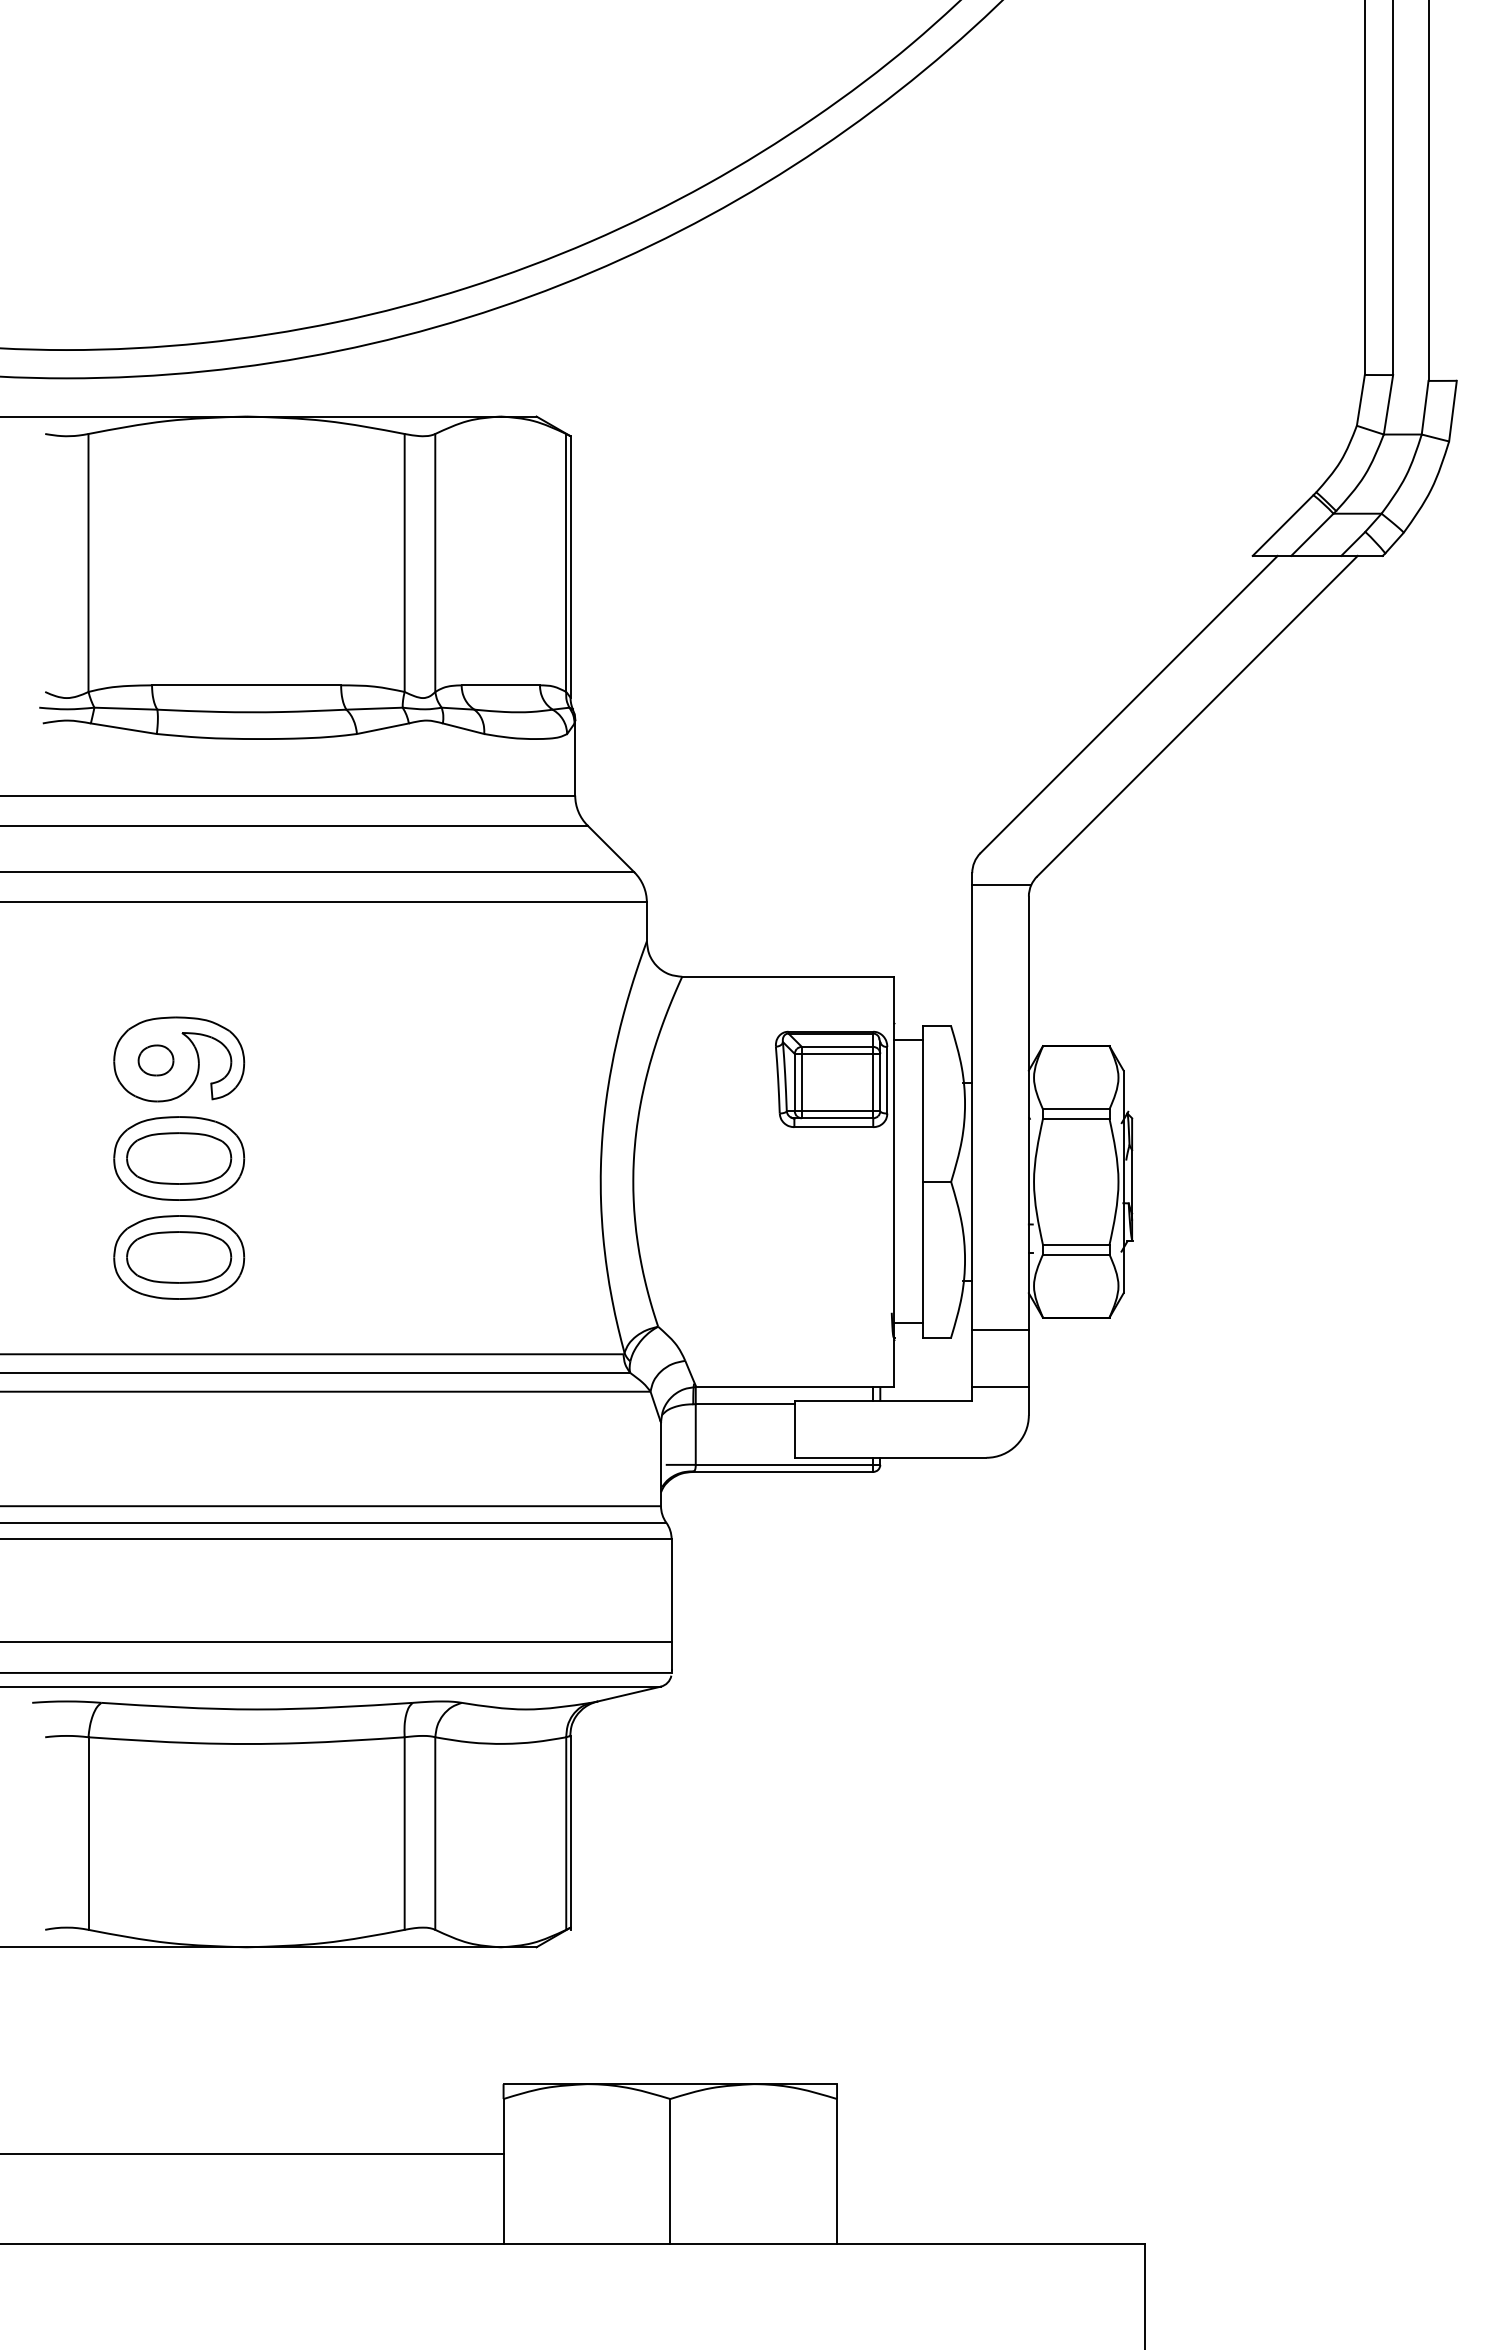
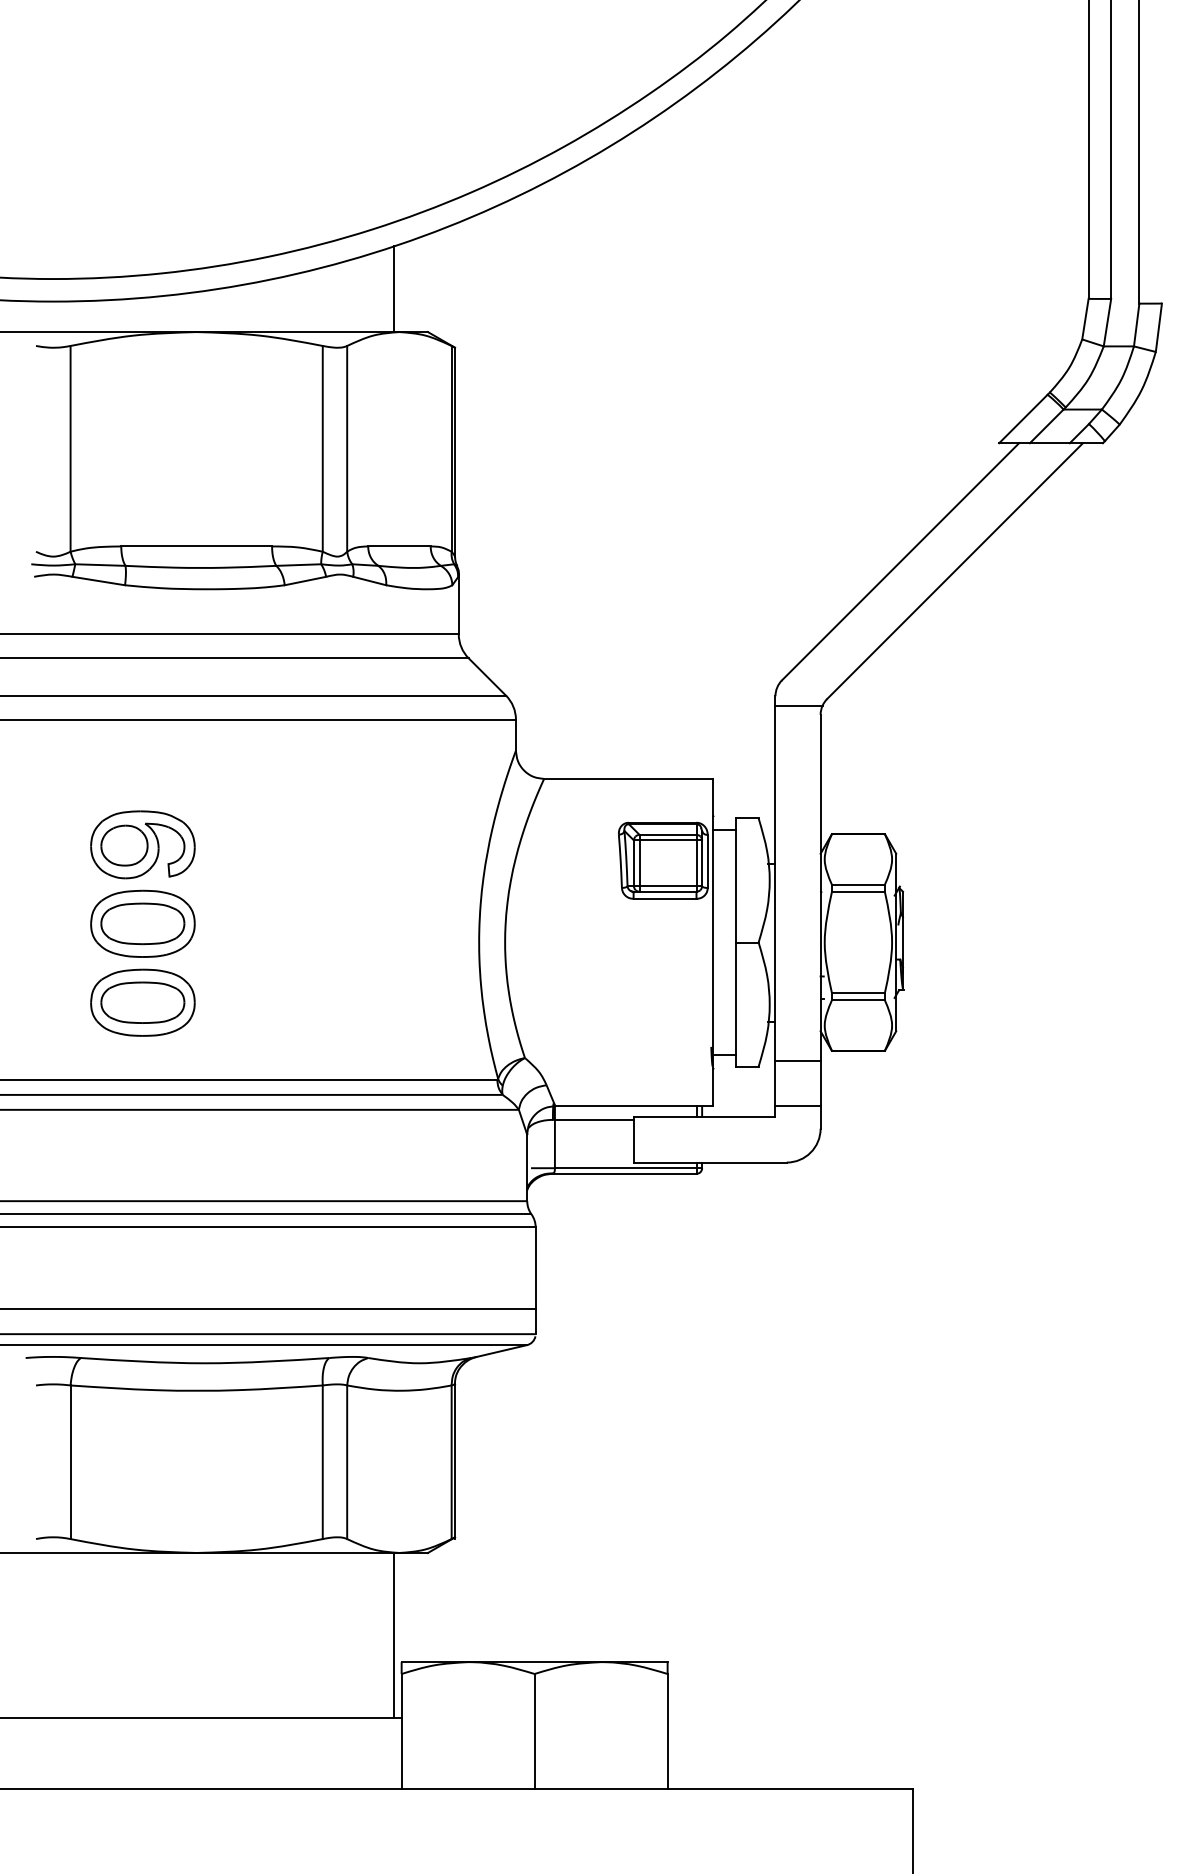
line: (493, 362) -> (393, 288), added
part: (155, 1060) -> (124, 845), size x1.67
line: (493, 2050) -> (393, 1635), added

